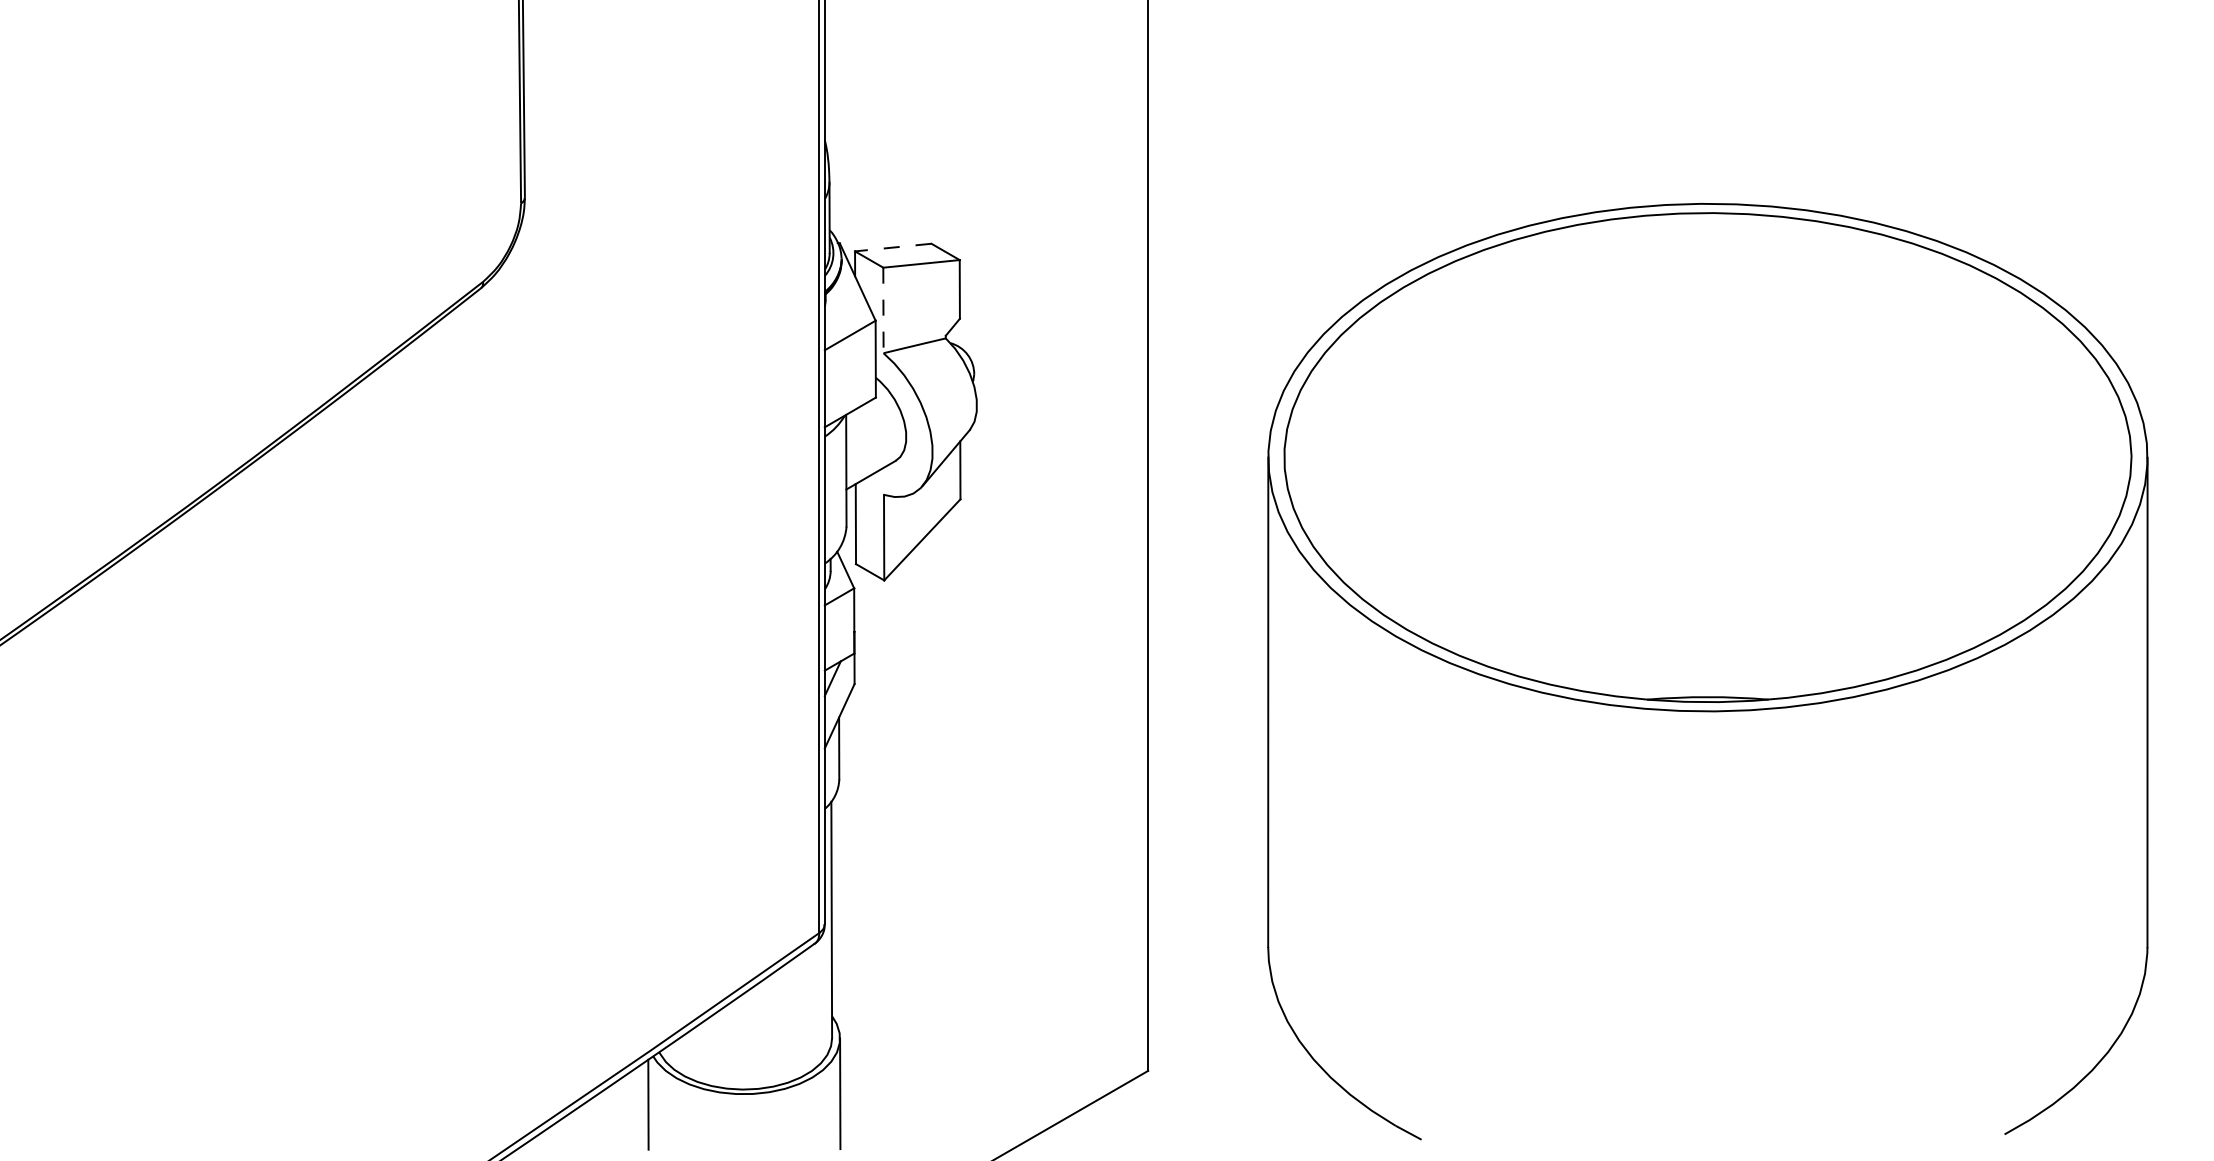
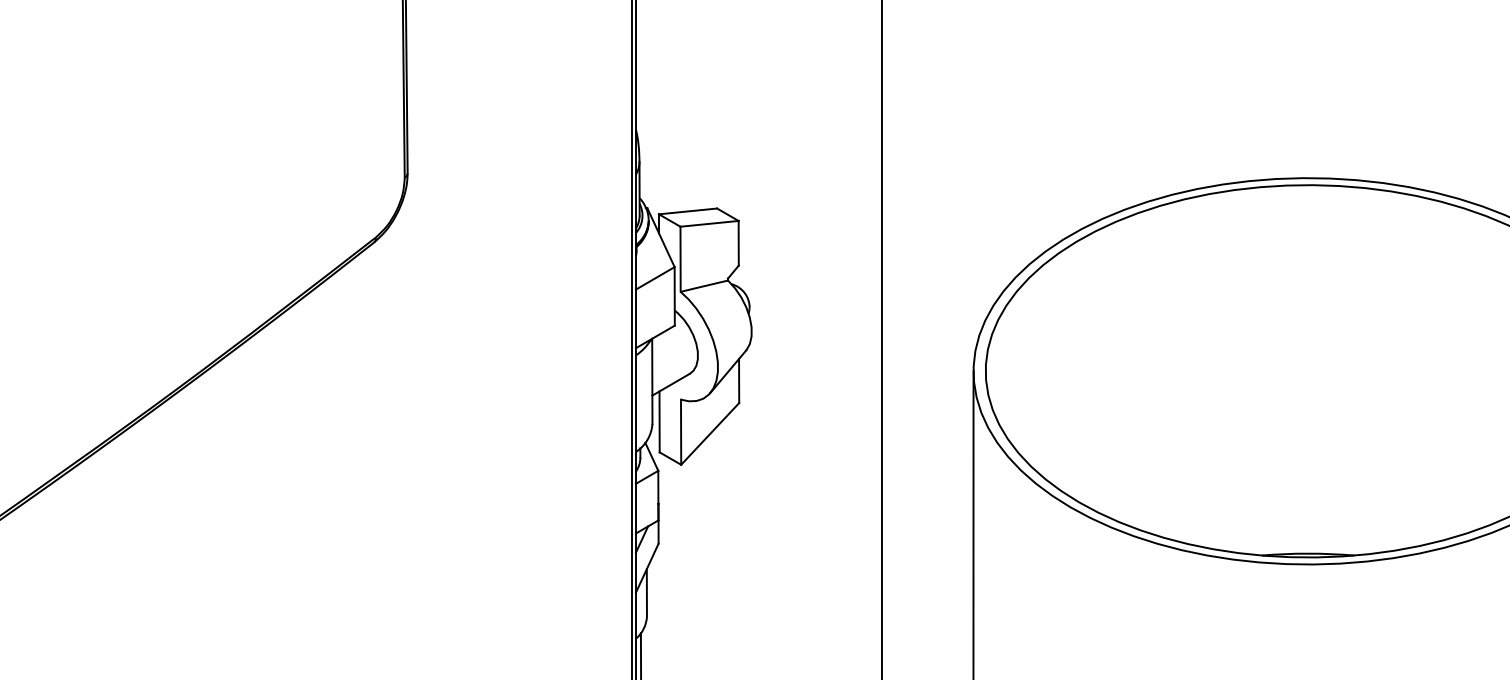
line: (892, 247) -> (687, 211), dashed -> solid
line: (883, 310) -> (680, 259), dashed -> solid

